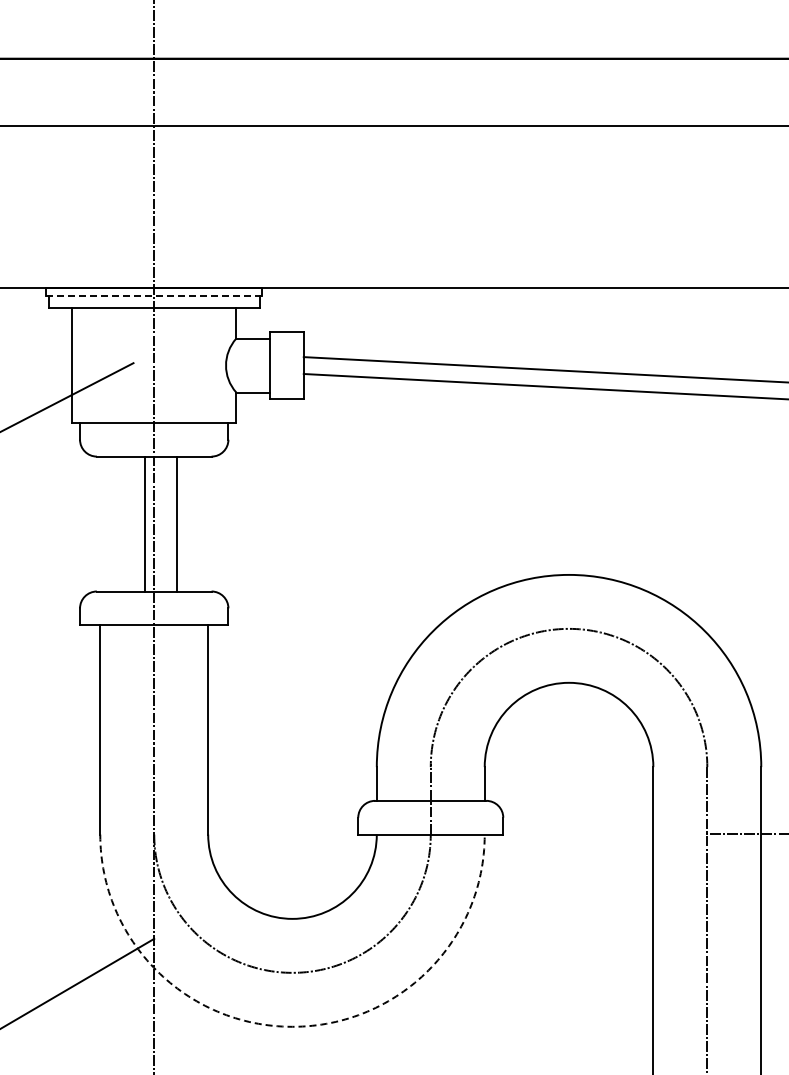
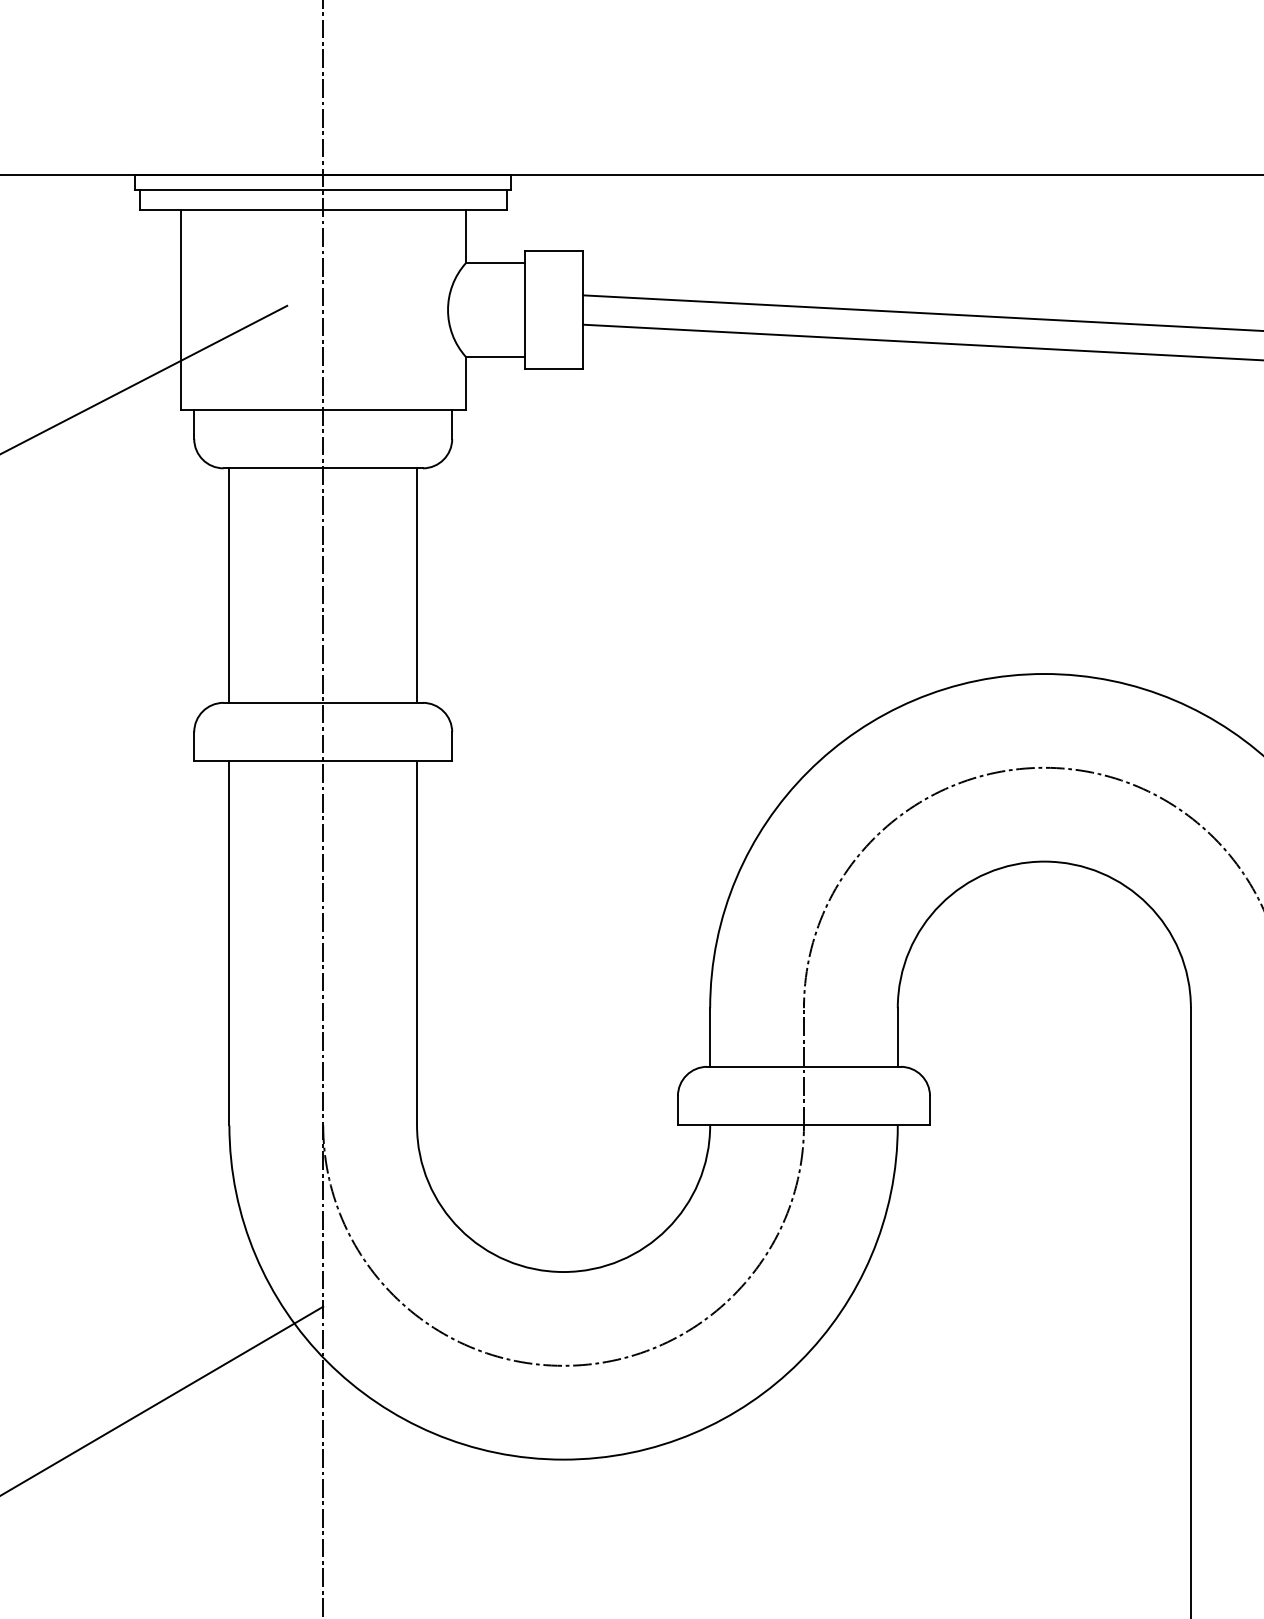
line: (154, 296) -> (323, 189), dashed -> solid
line: (145, 523) -> (229, 584), moved
line: (177, 523) -> (417, 584), moved
arc: (292, 1026) -> (563, 1459), dashed -> solid

